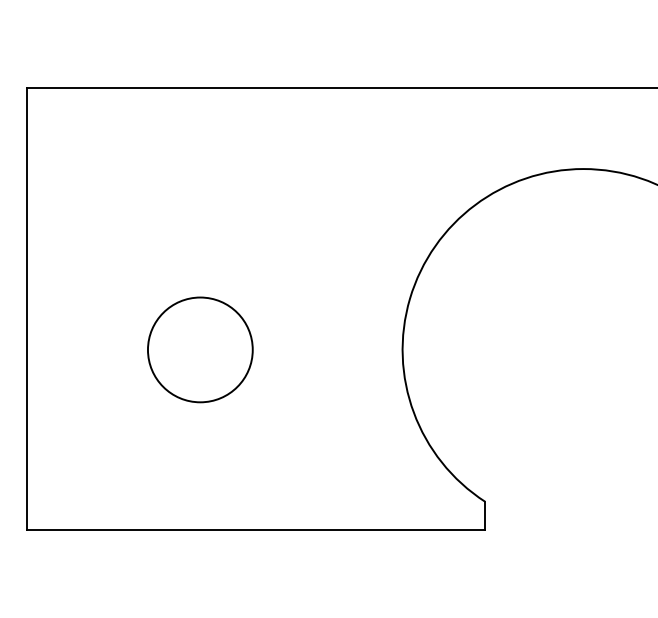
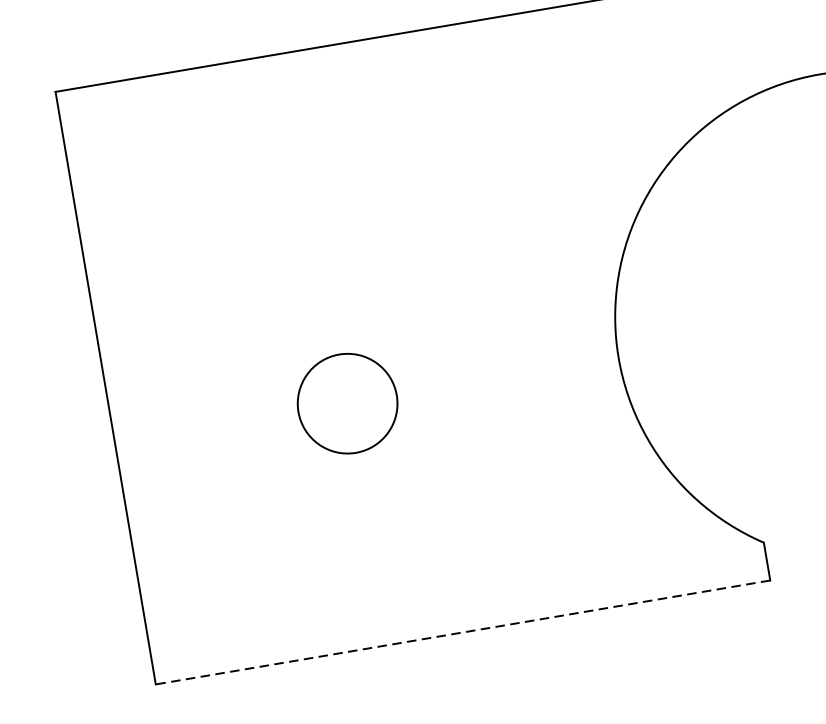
circle: (200, 349) -> (347, 403), size x0.7
line: (255, 530) -> (462, 633), solid -> dashed

